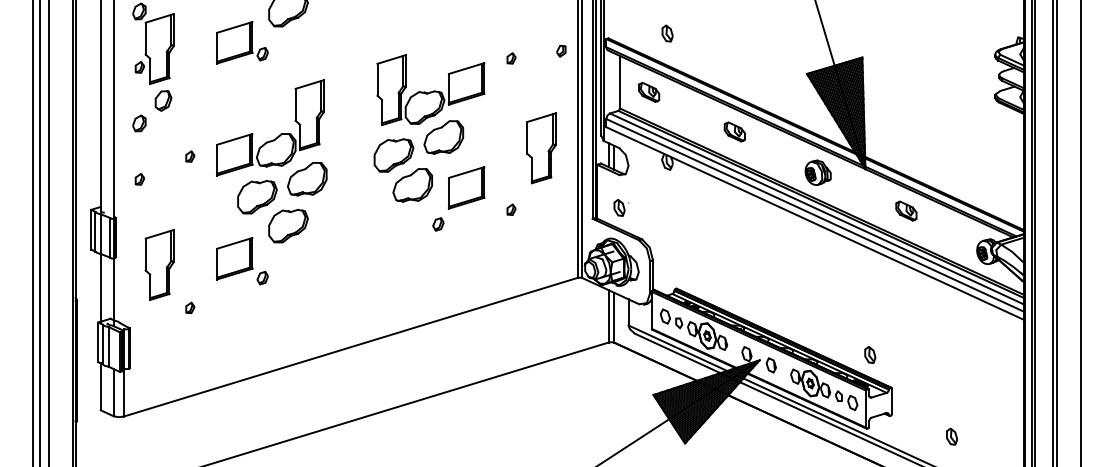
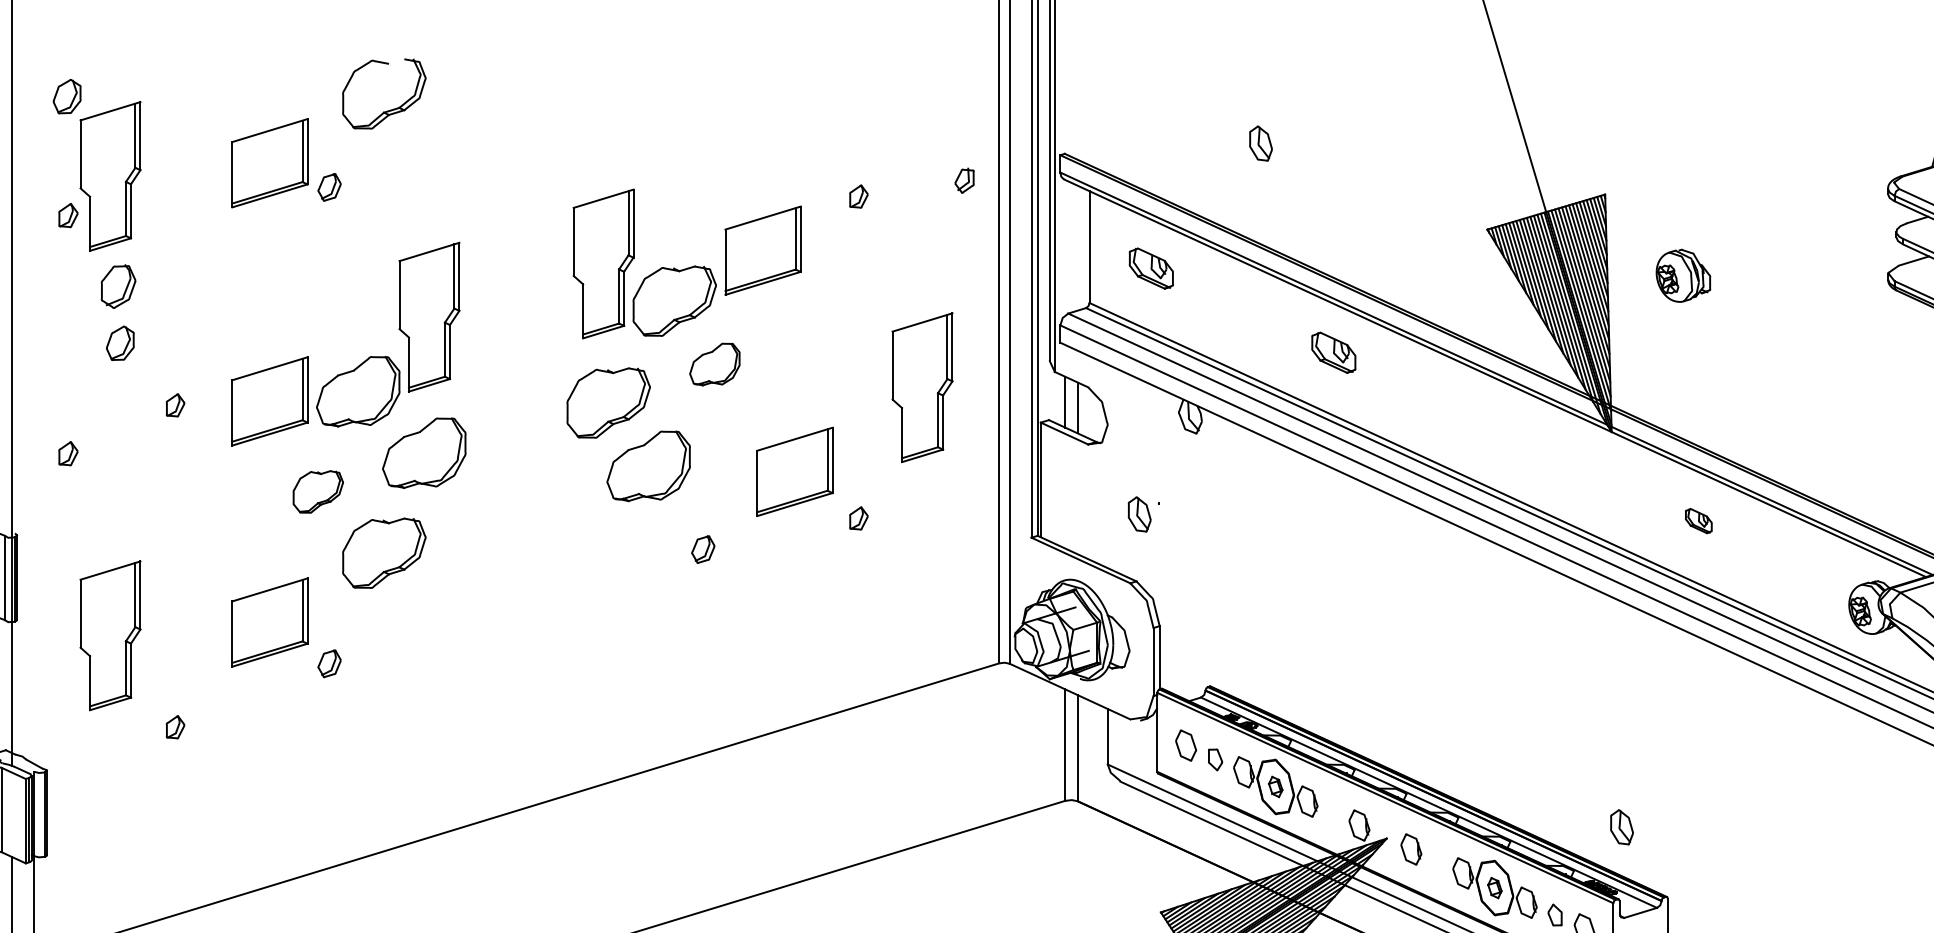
part: (667, 33) -> (1260, 143), moved
part: (139, 123) -> (120, 343), moved
part: (443, 137) -> (714, 364), size x0.6
part: (817, 172) -> (1681, 275), moved
part: (466, 187) -> (794, 471), moved
part: (257, 197) -> (318, 492), size x0.6
part: (621, 207) -> (1143, 513), moved
part: (906, 210) -> (1698, 519), size x0.6

